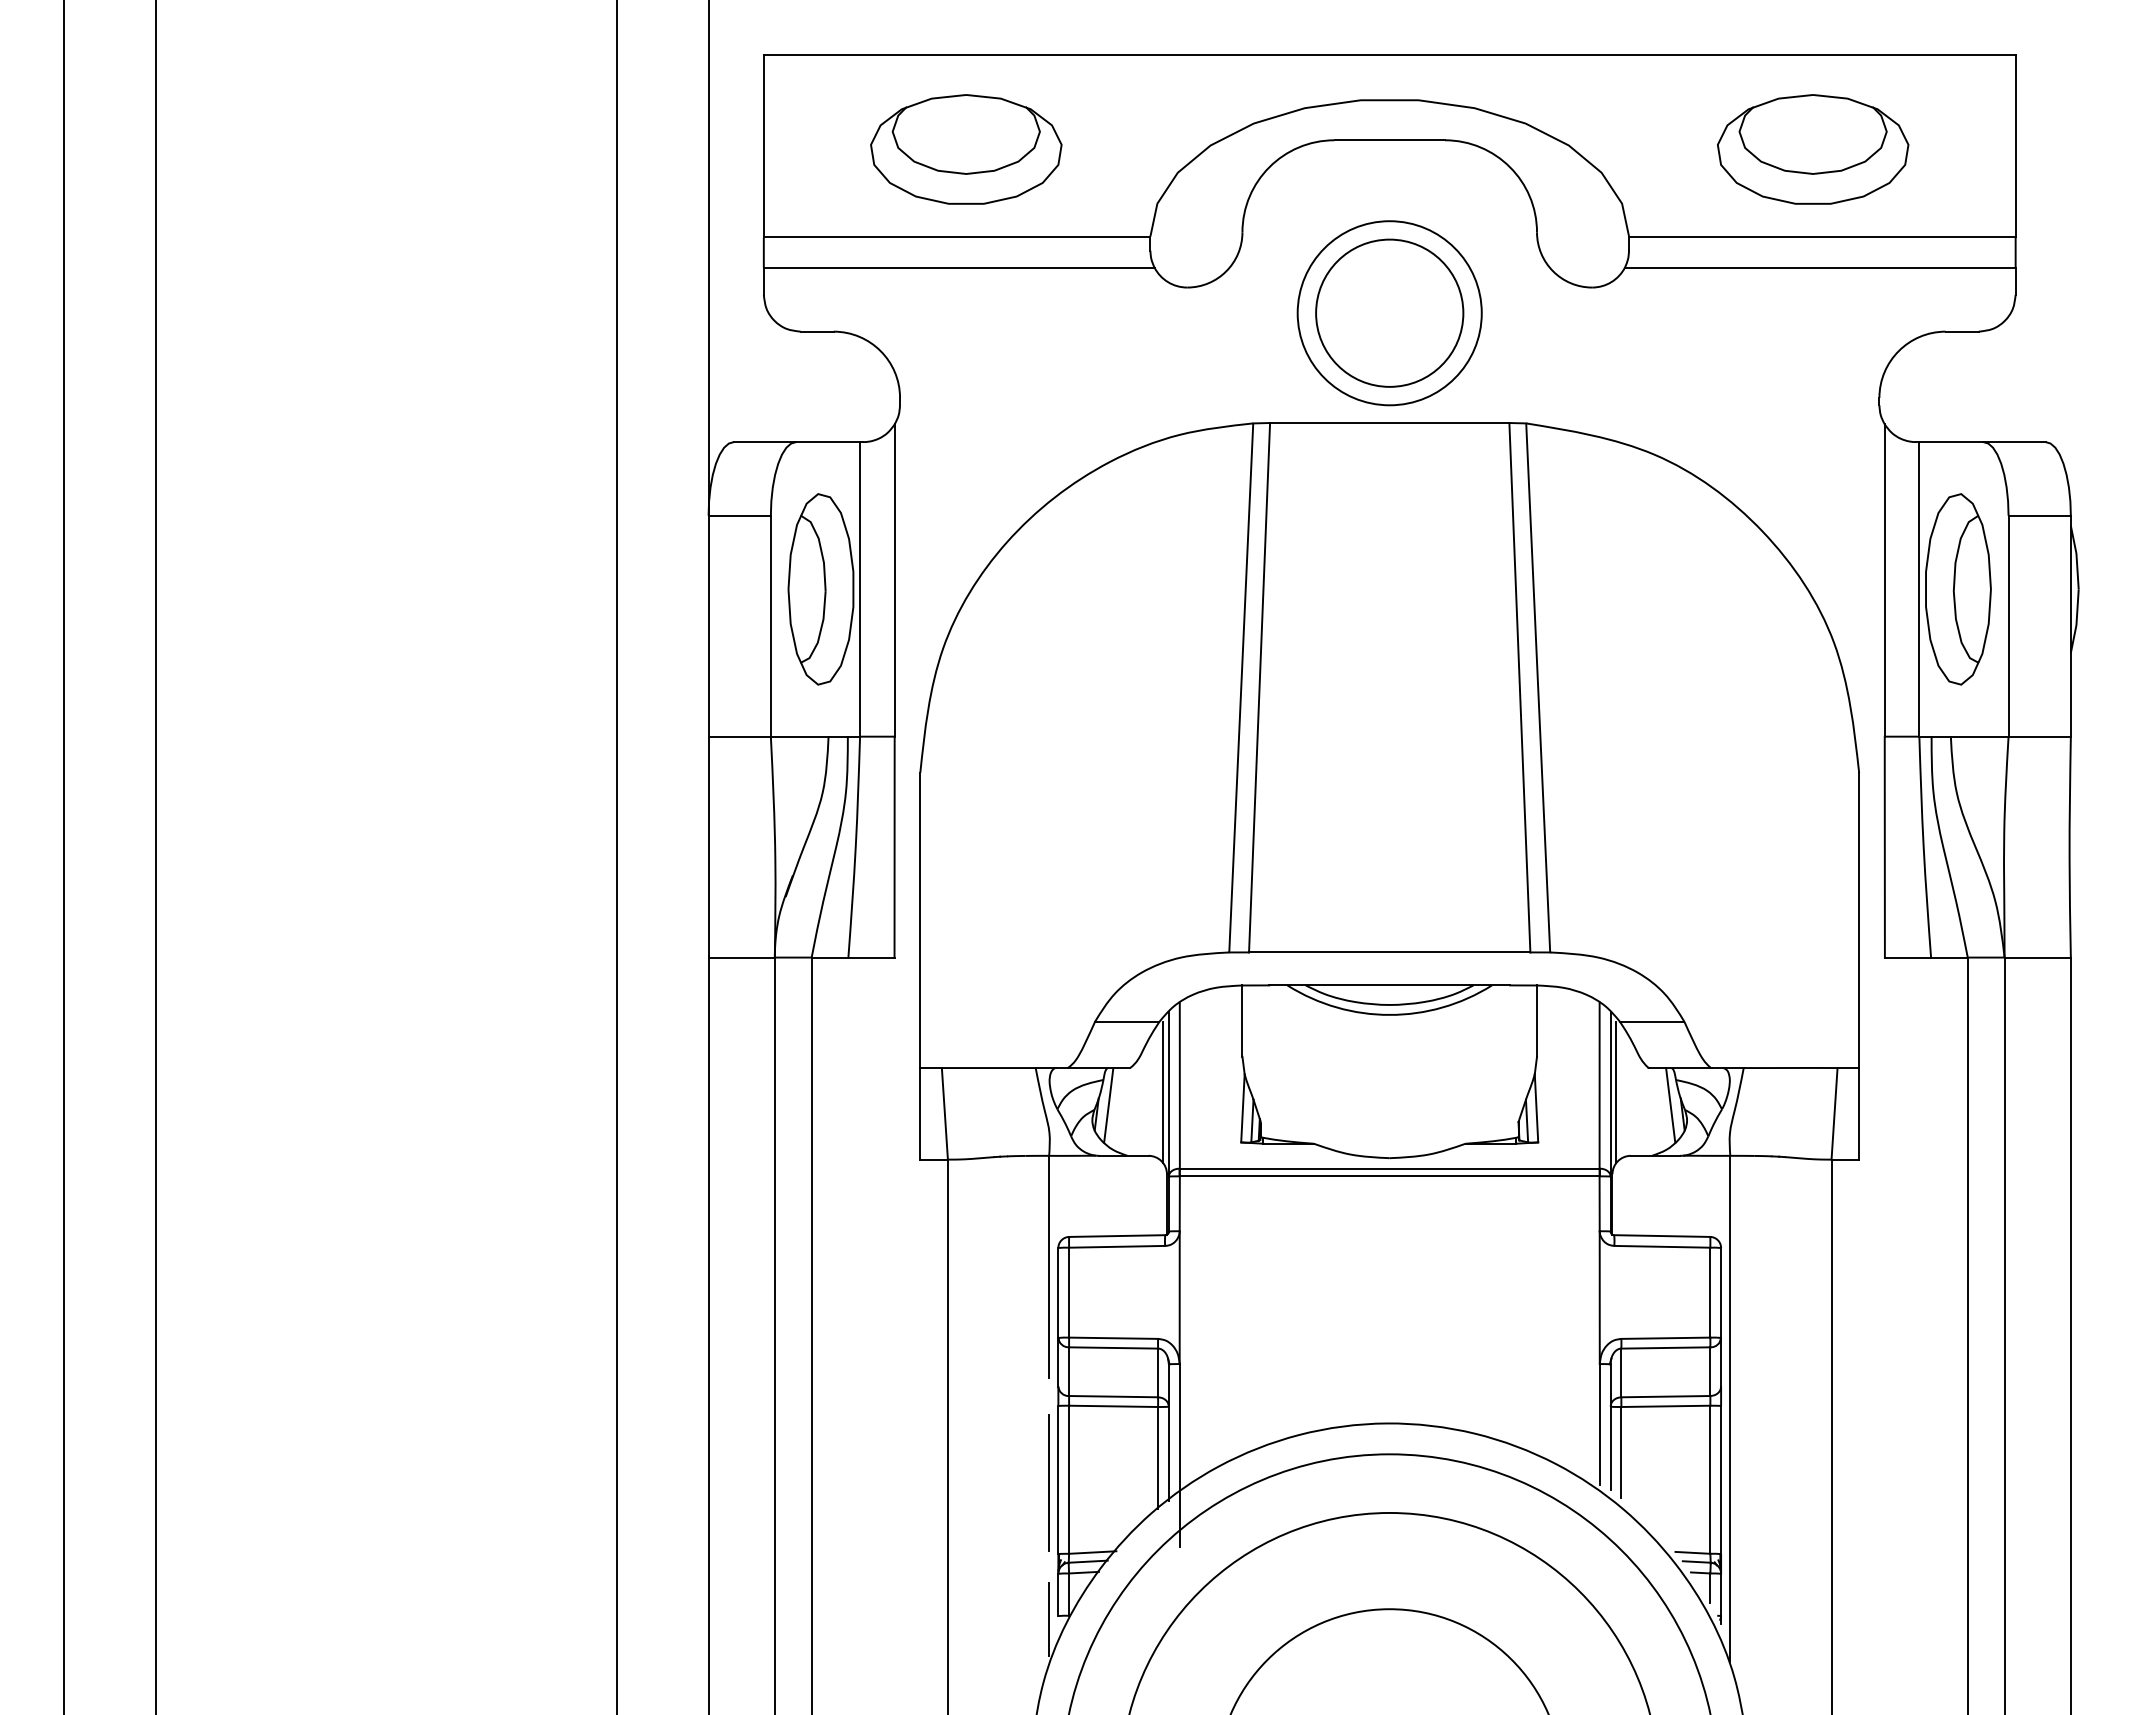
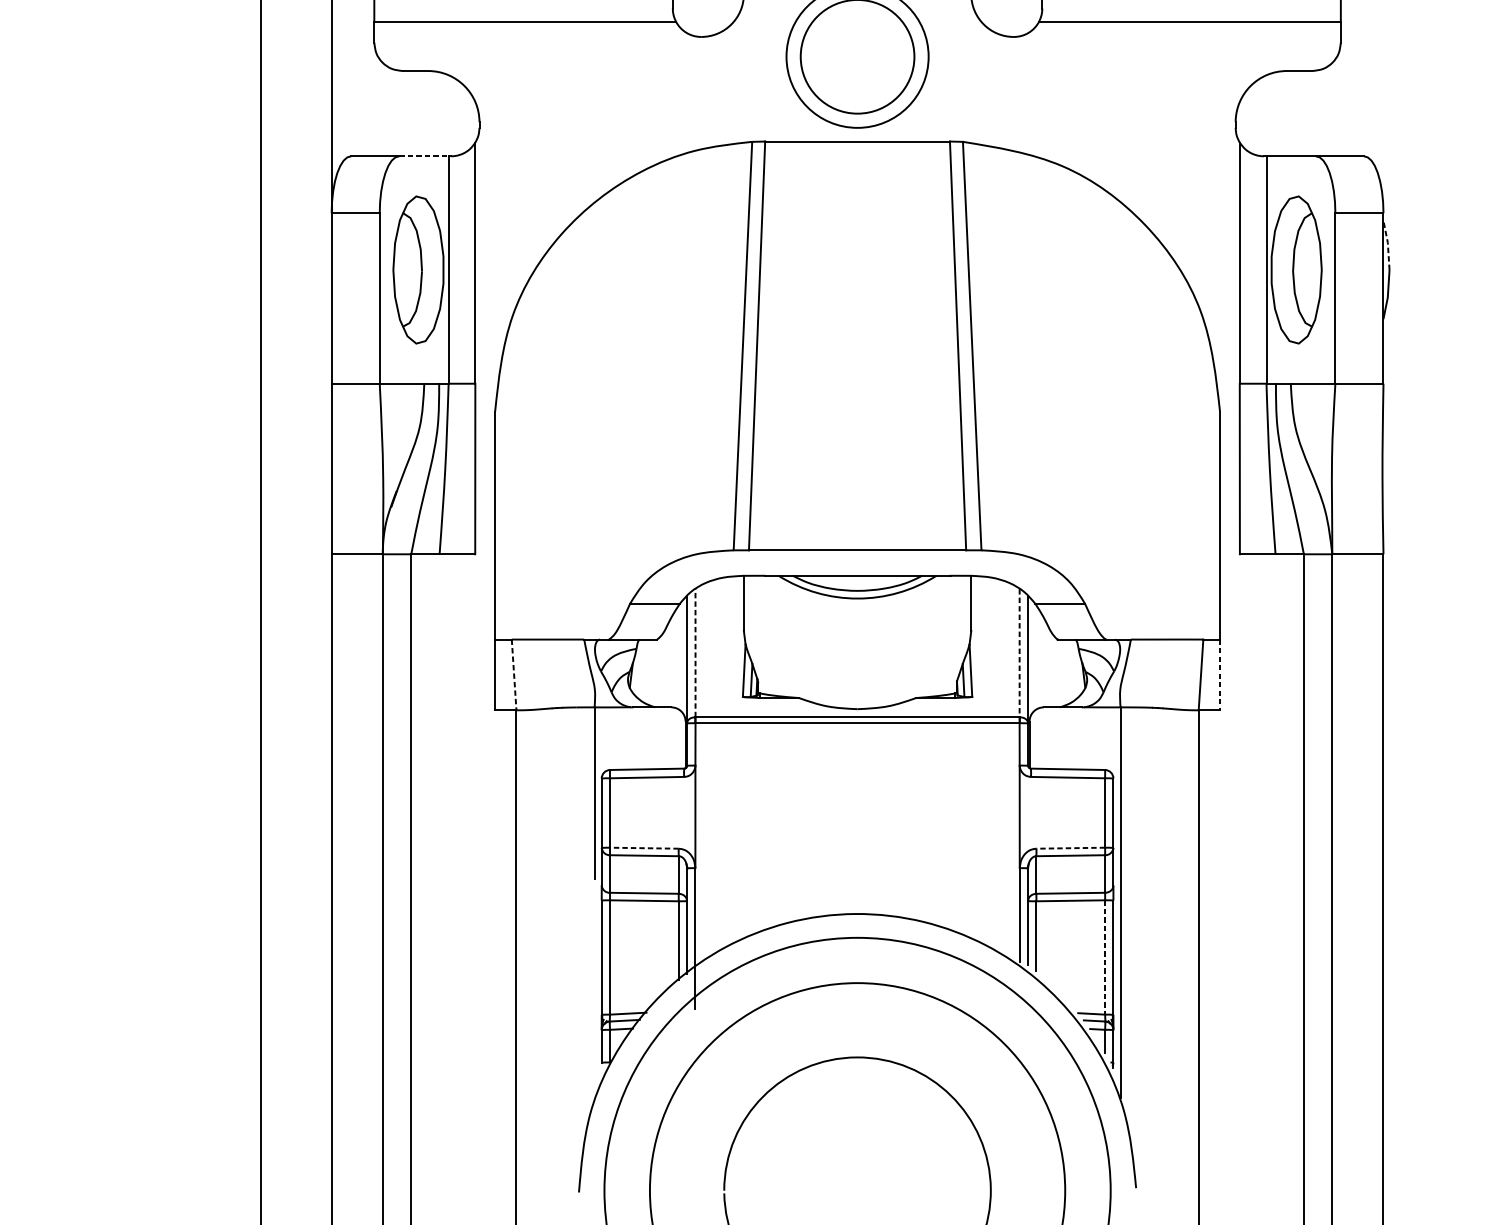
line: (828, 442) -> (424, 156), solid -> dashed
line: (2076, 556) -> (1387, 244), solid -> dashed
line: (1179, 1085) -> (695, 653), solid -> dashed
line: (1599, 1085) -> (1019, 653), solid -> dashed
line: (1163, 1092) -> (682, 658), removed
line: (1616, 1092) -> (1032, 658), removed
line: (1108, 1105) -> (640, 668), removed
line: (1670, 1105) -> (1074, 668), removed
line: (944, 1113) -> (513, 674), solid -> dashed
line: (1859, 1113) -> (1220, 674), solid -> dashed
line: (1113, 1338) -> (644, 848), solid -> dashed
line: (1665, 1338) -> (1070, 848), solid -> dashed
line: (1710, 1480) -> (1105, 958), solid -> dashed
line: (1049, 1482) -> (594, 959), removed
line: (1049, 1619) -> (594, 1065), removed

